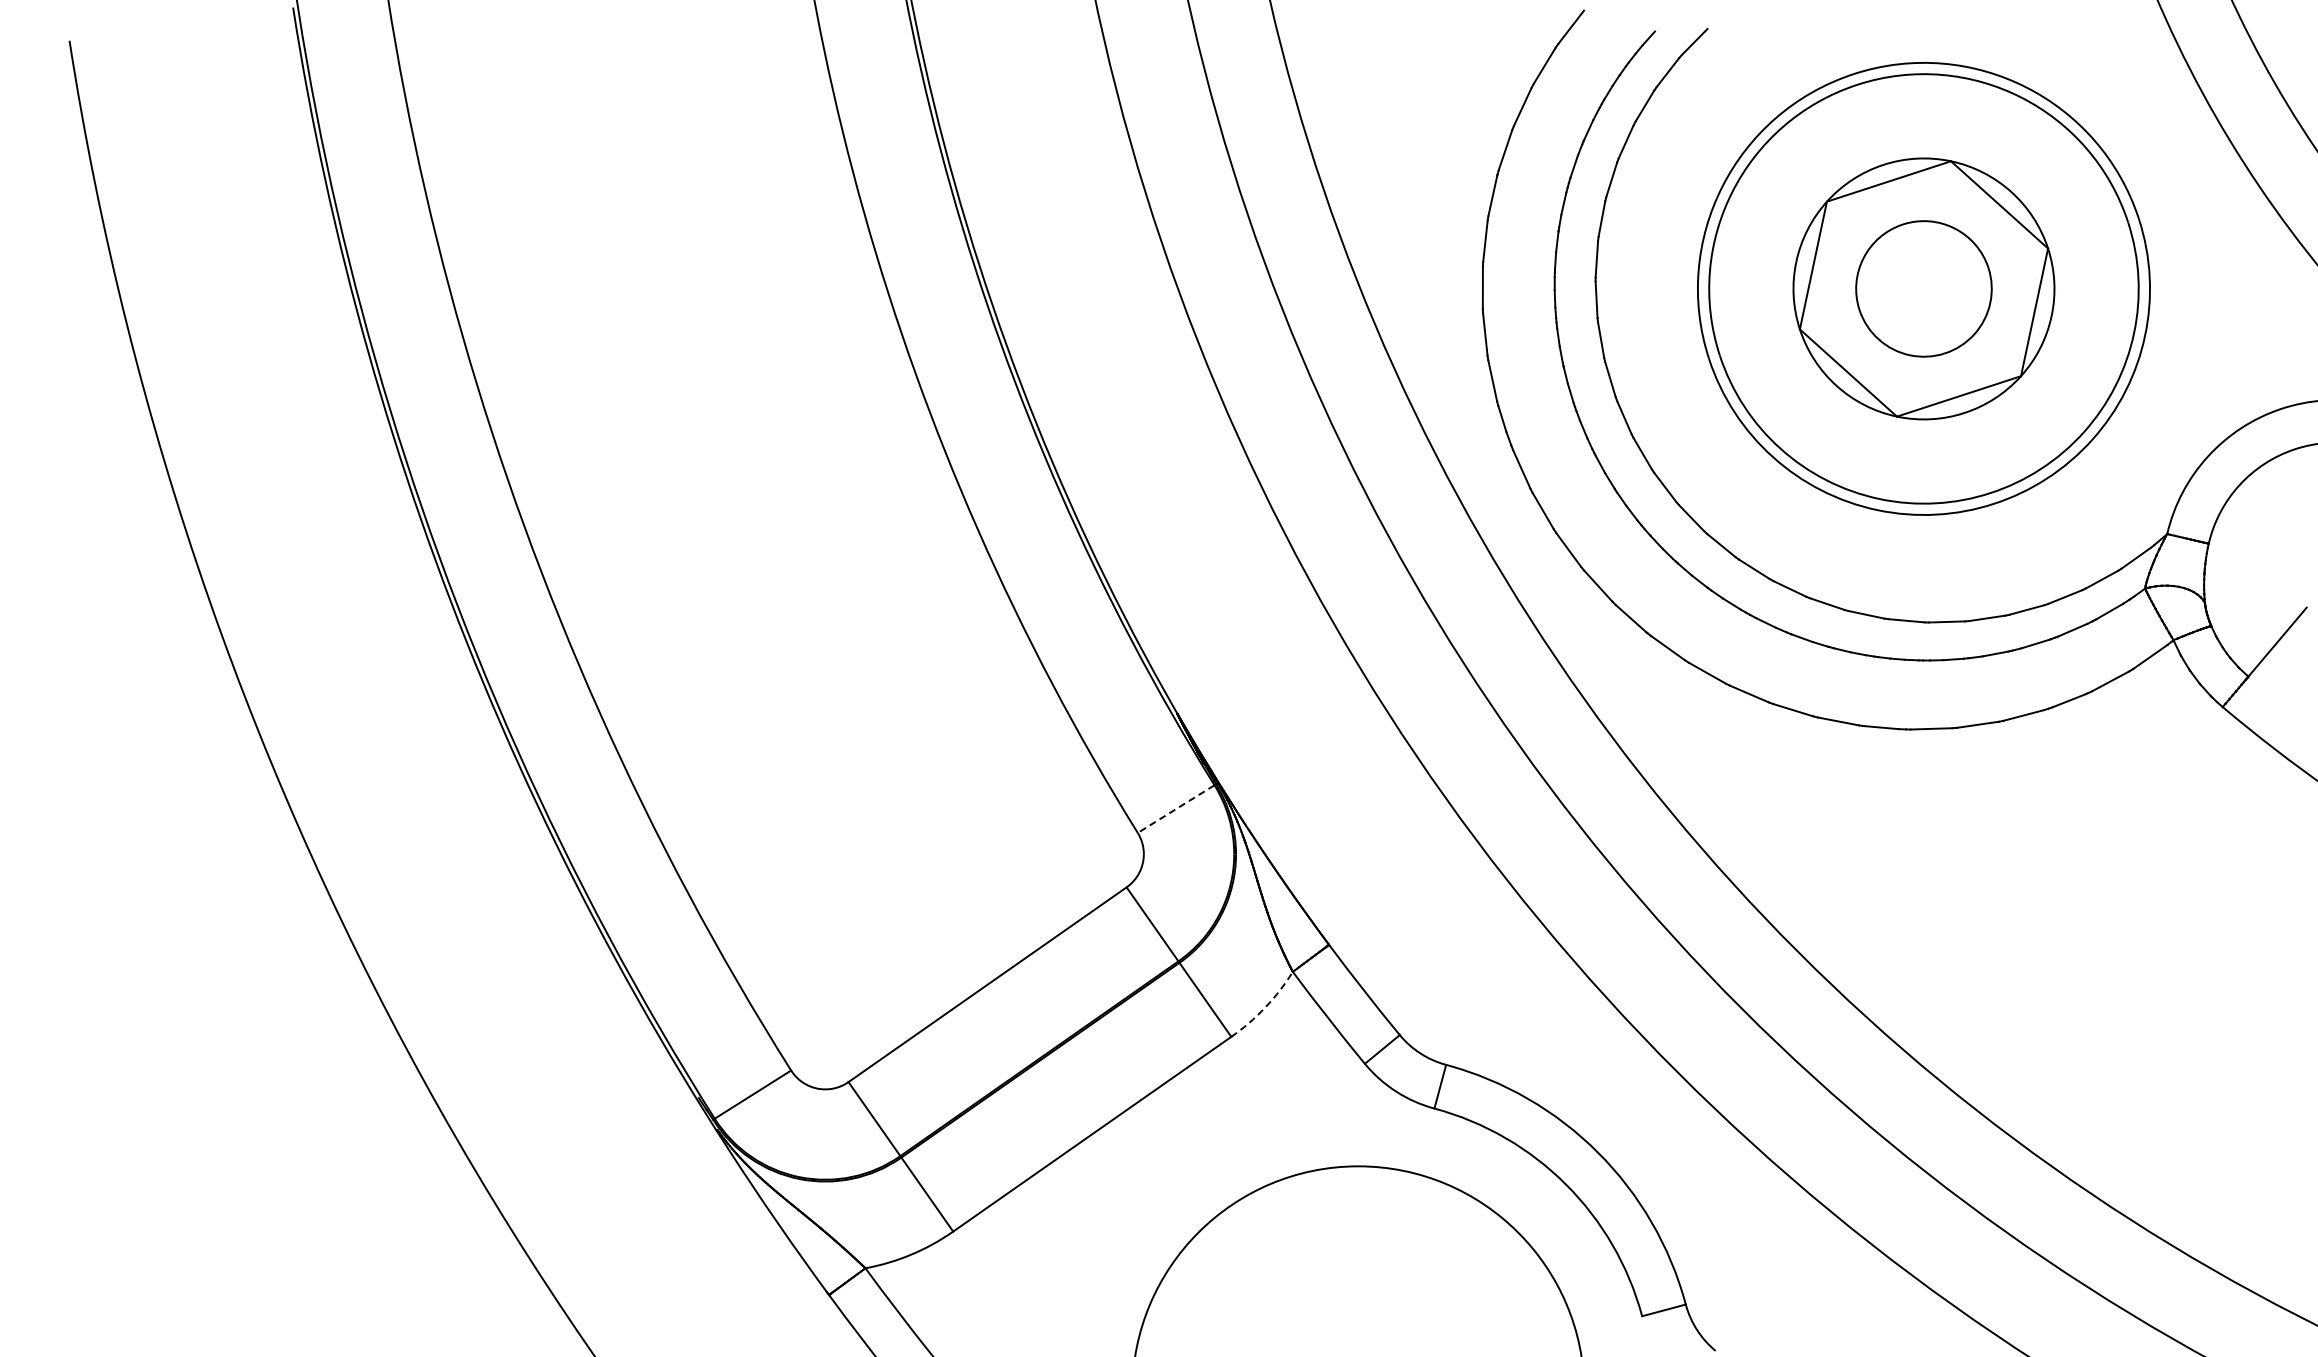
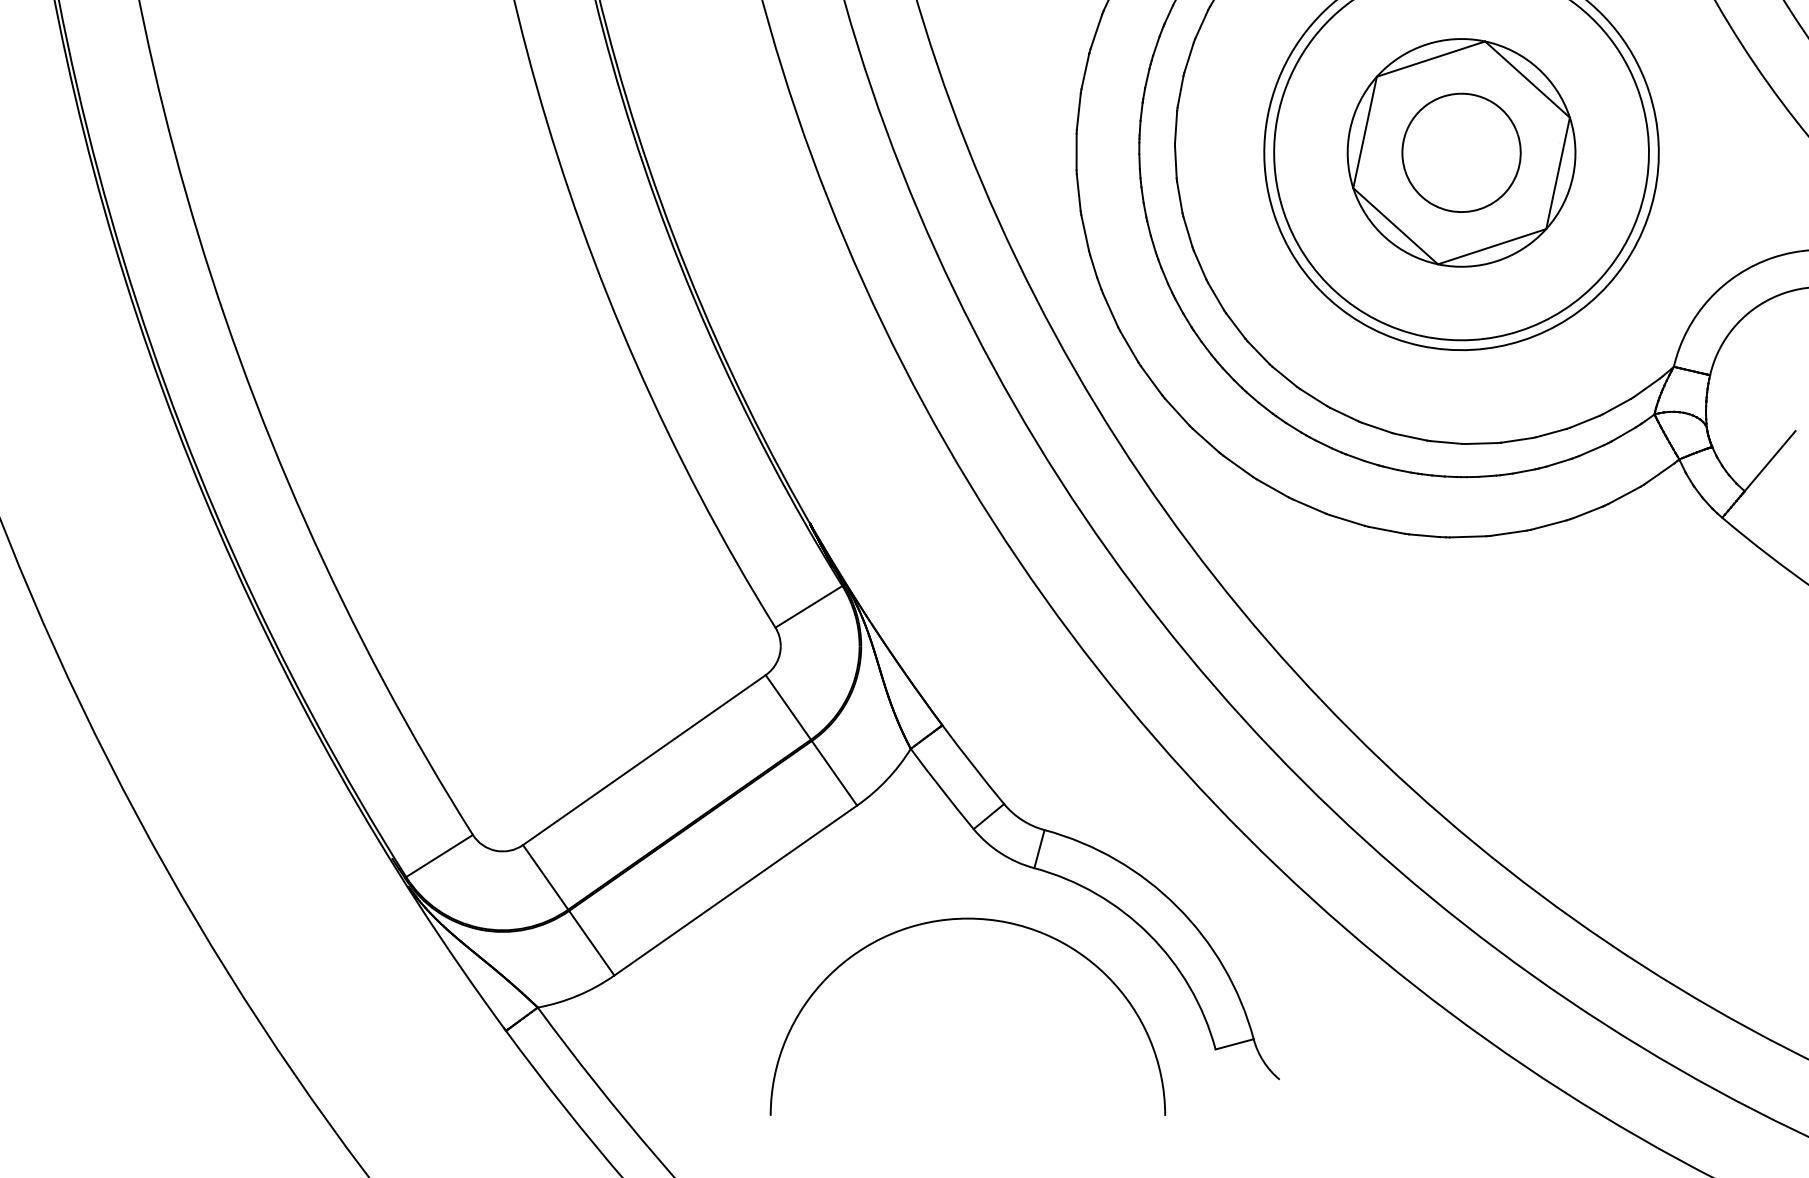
line: (1175, 809) -> (808, 607), dashed -> solid
arc: (1265, 1007) -> (886, 779), dashed -> solid

